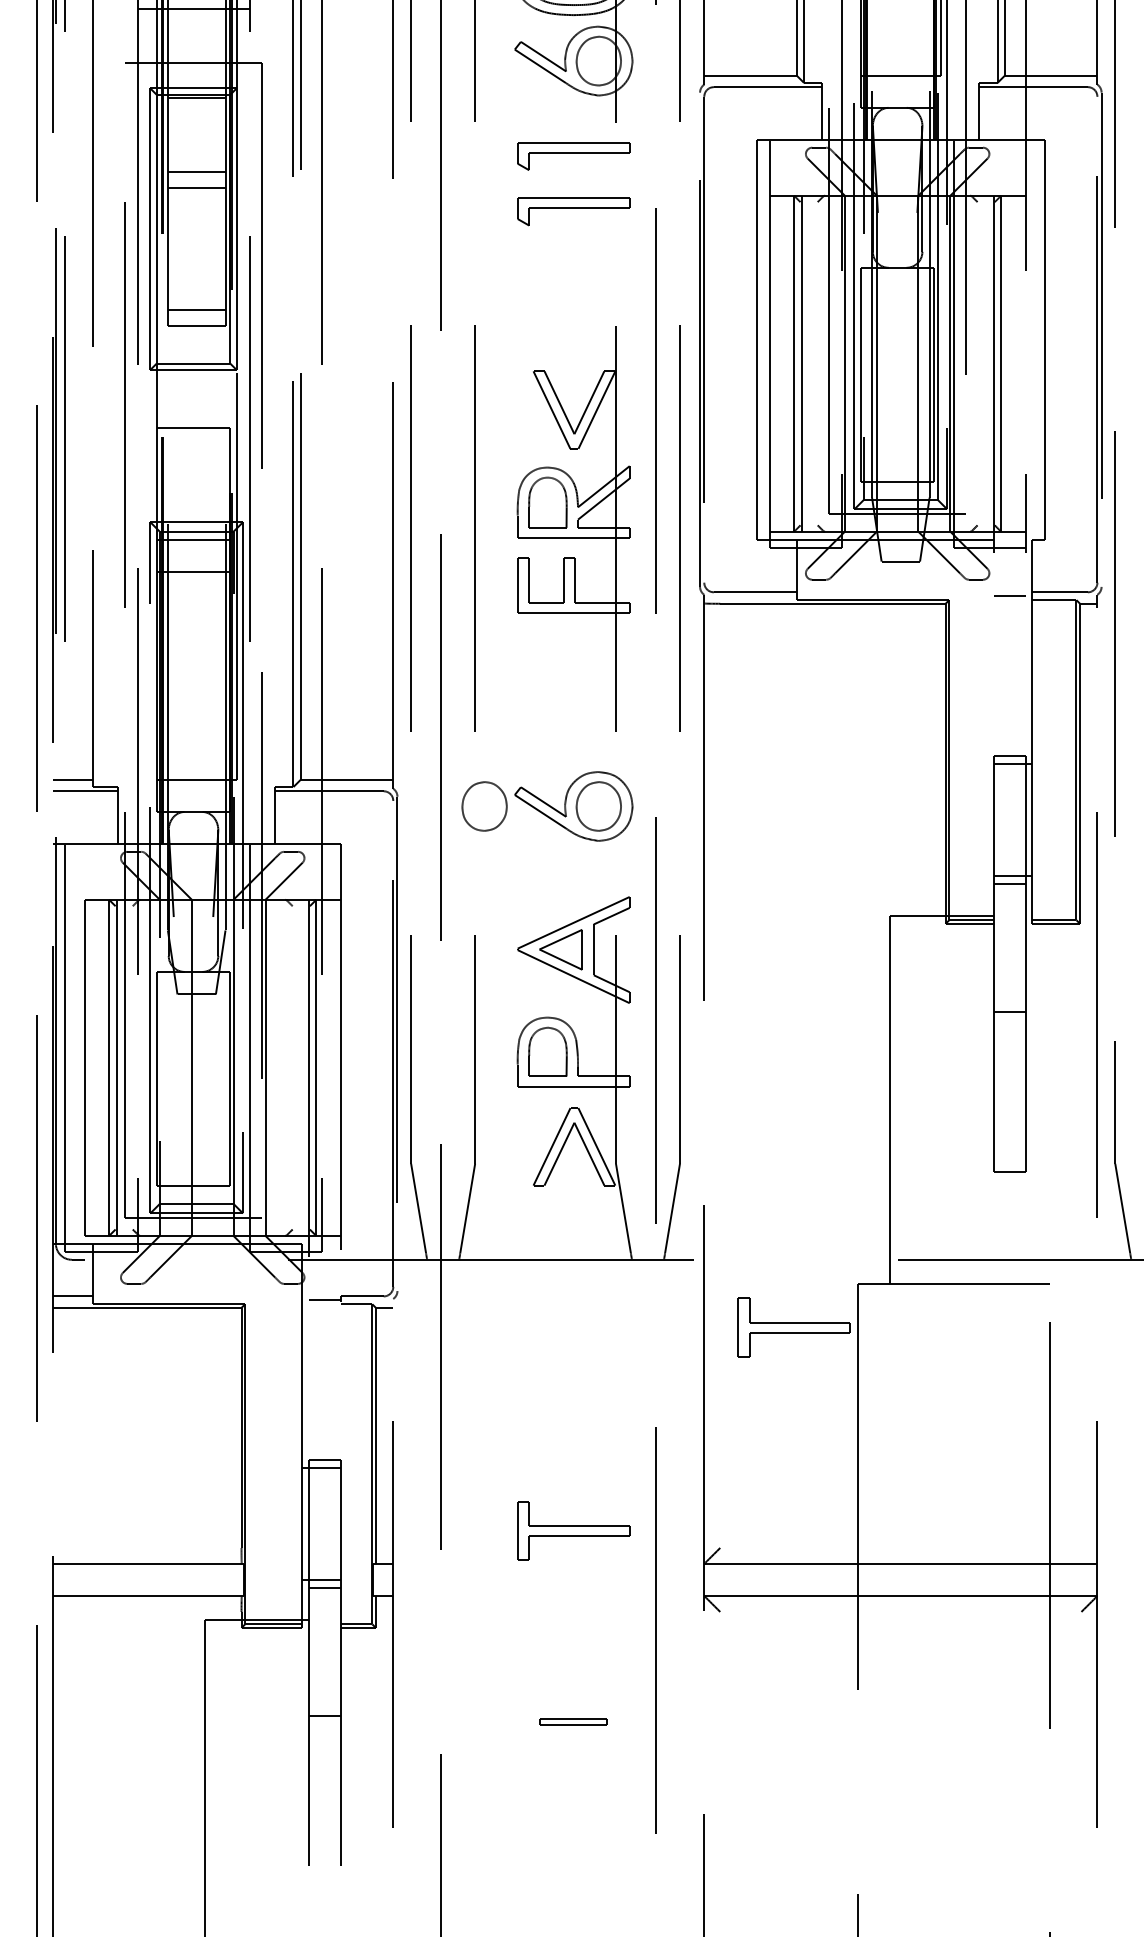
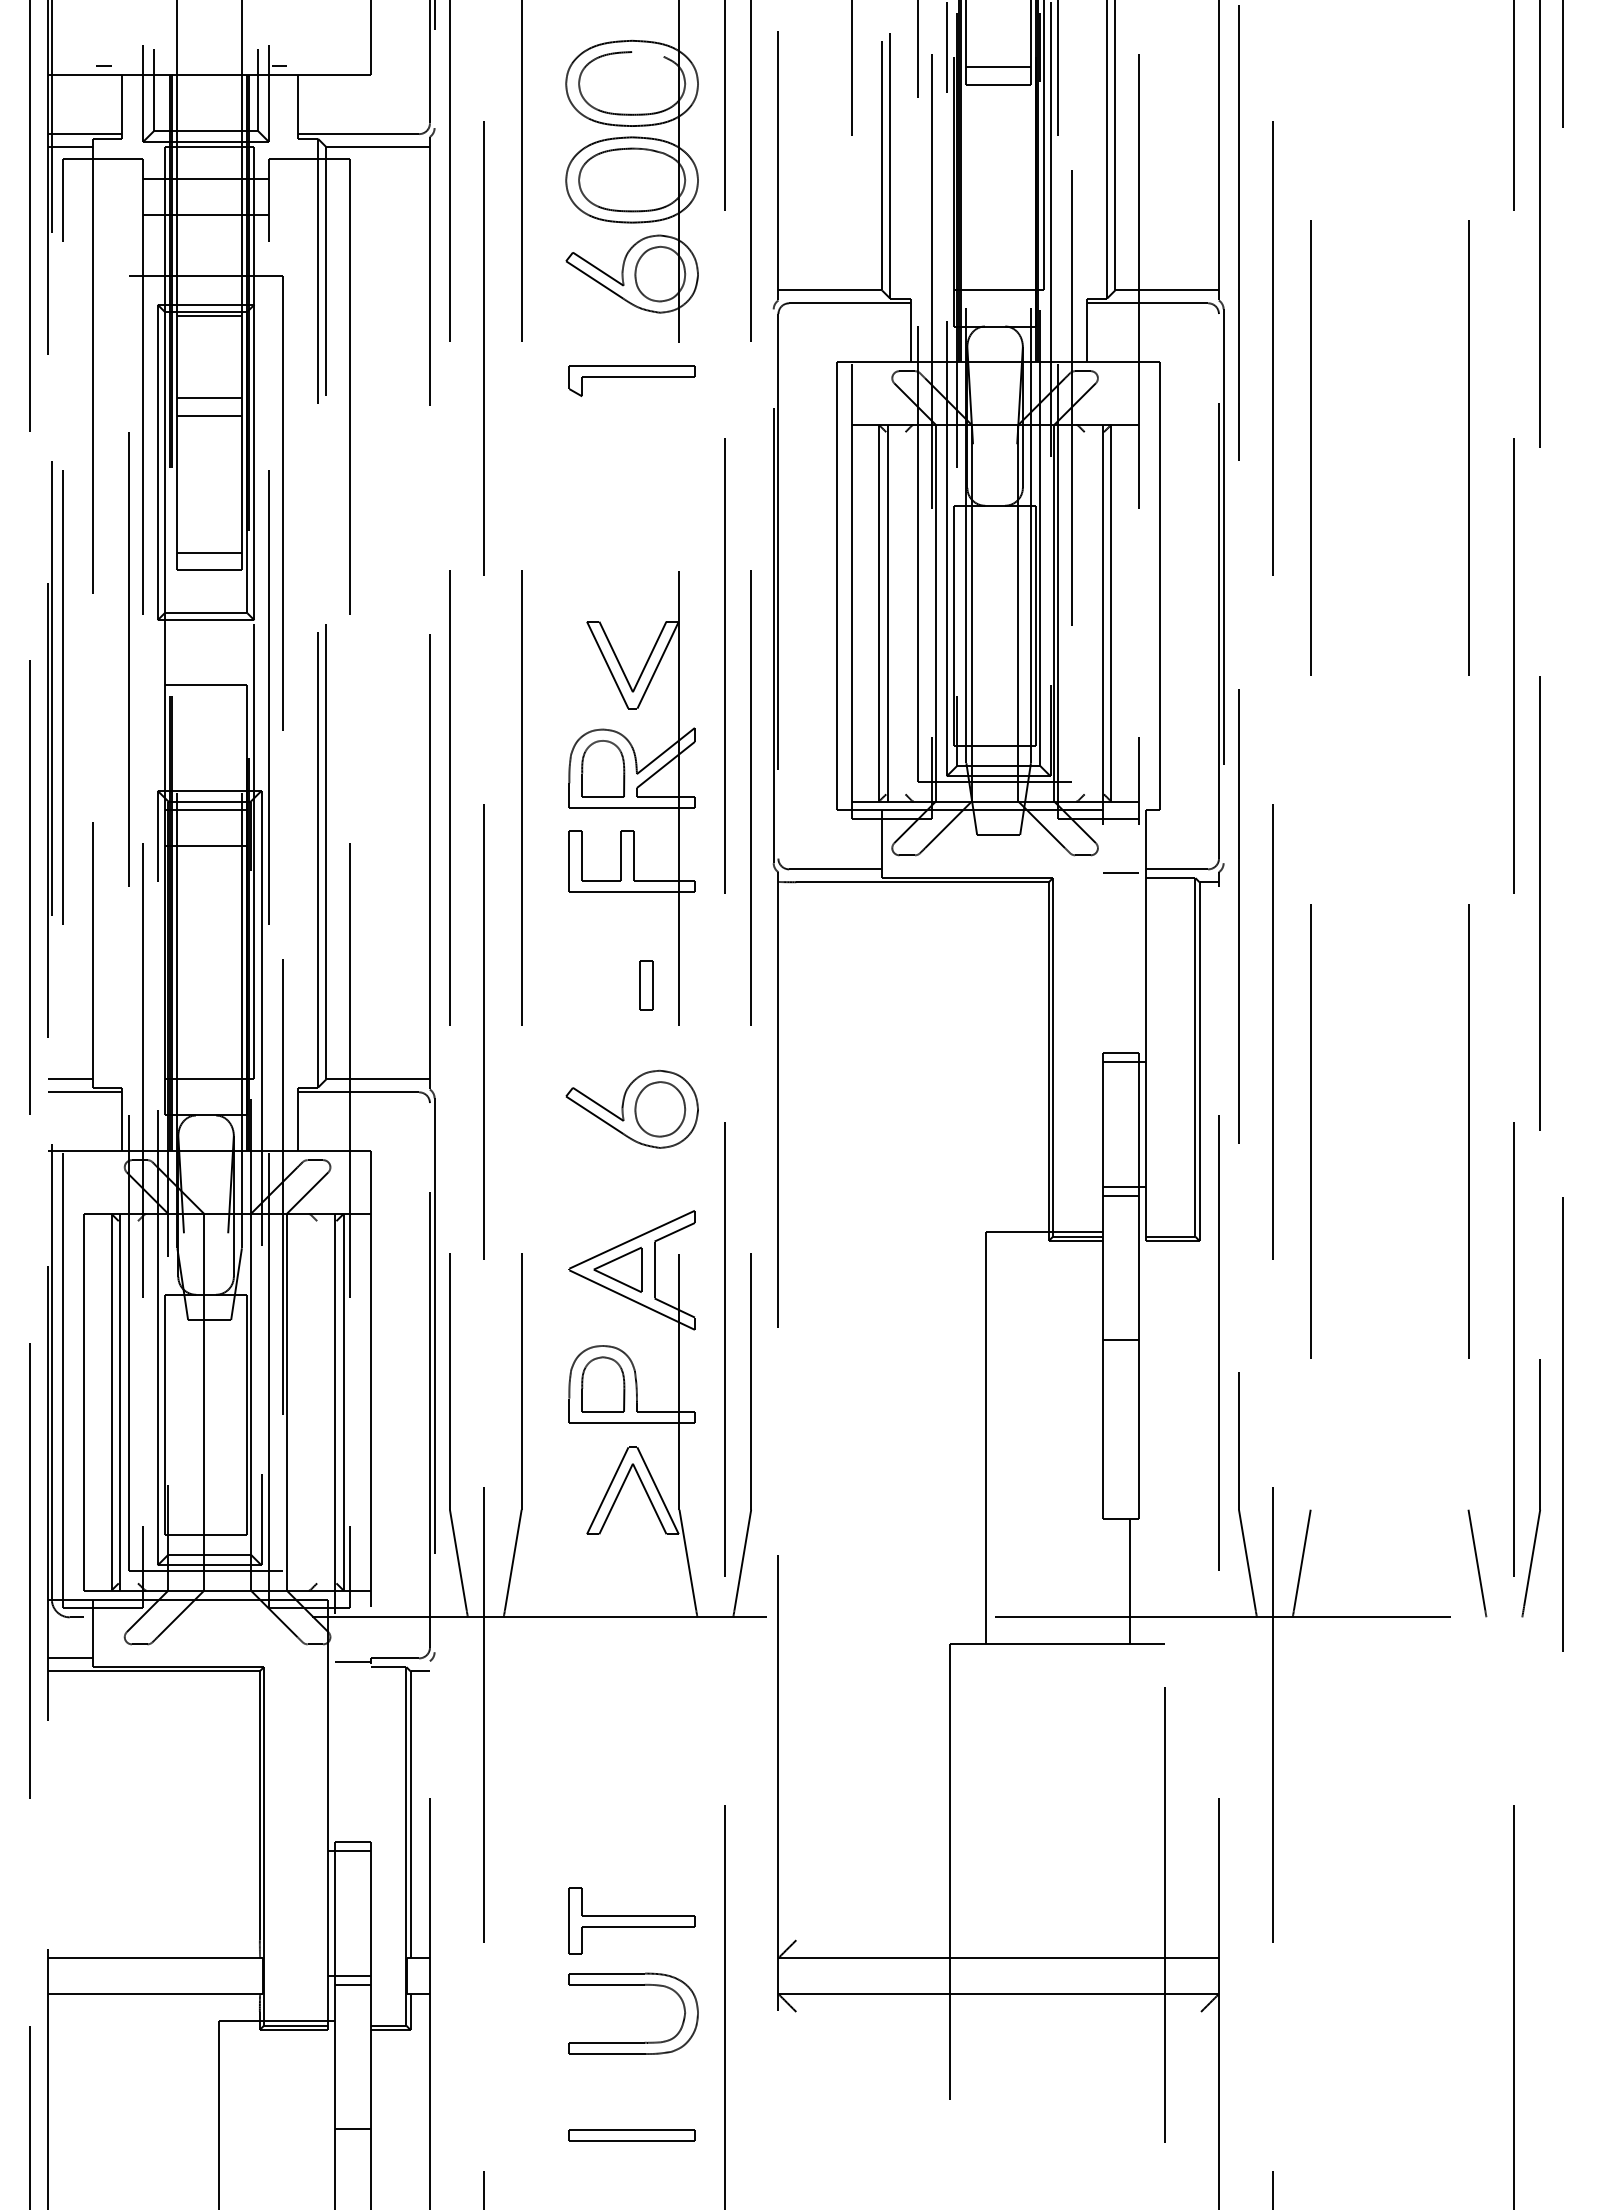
part: (573, 211) -> (631, 442), removed
part: (586, 695) -> (646, 985), added
part: (484, 806) -> (532, 1109), removed
line: (1017, 1227) -> (1129, 1581), added
part: (793, 1326) -> (878, 1692), removed
part: (574, 1588) -> (633, 1985), added
part: (573, 1722) -> (631, 2135), size x1.67

